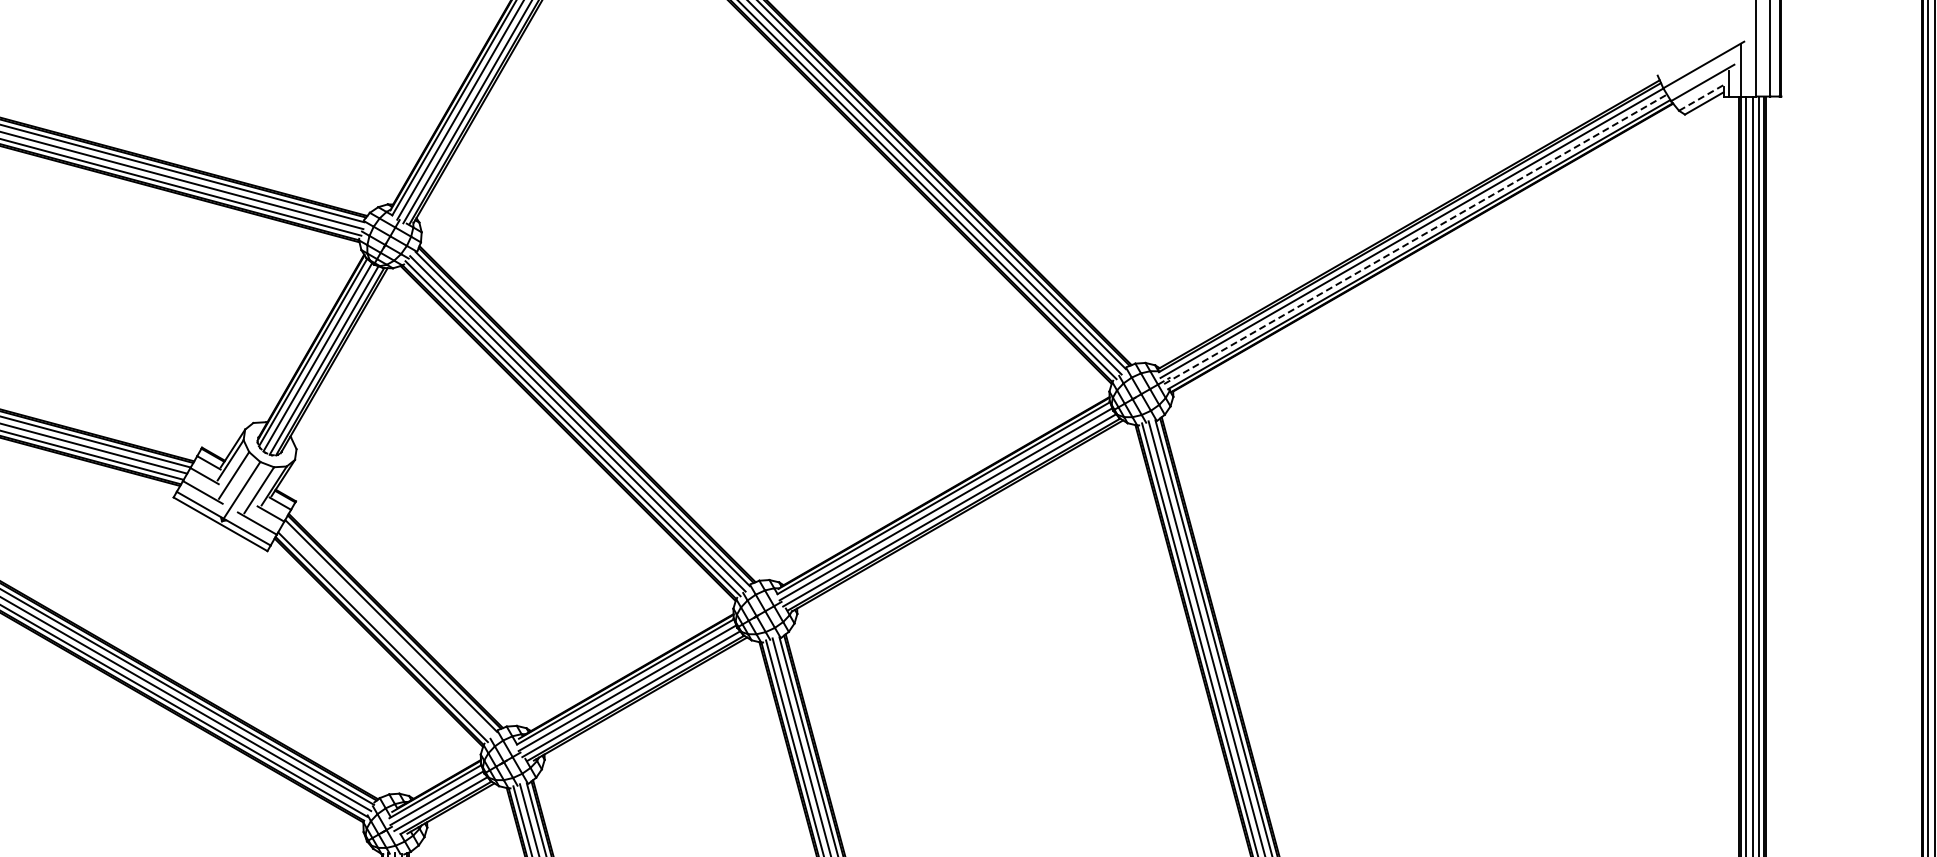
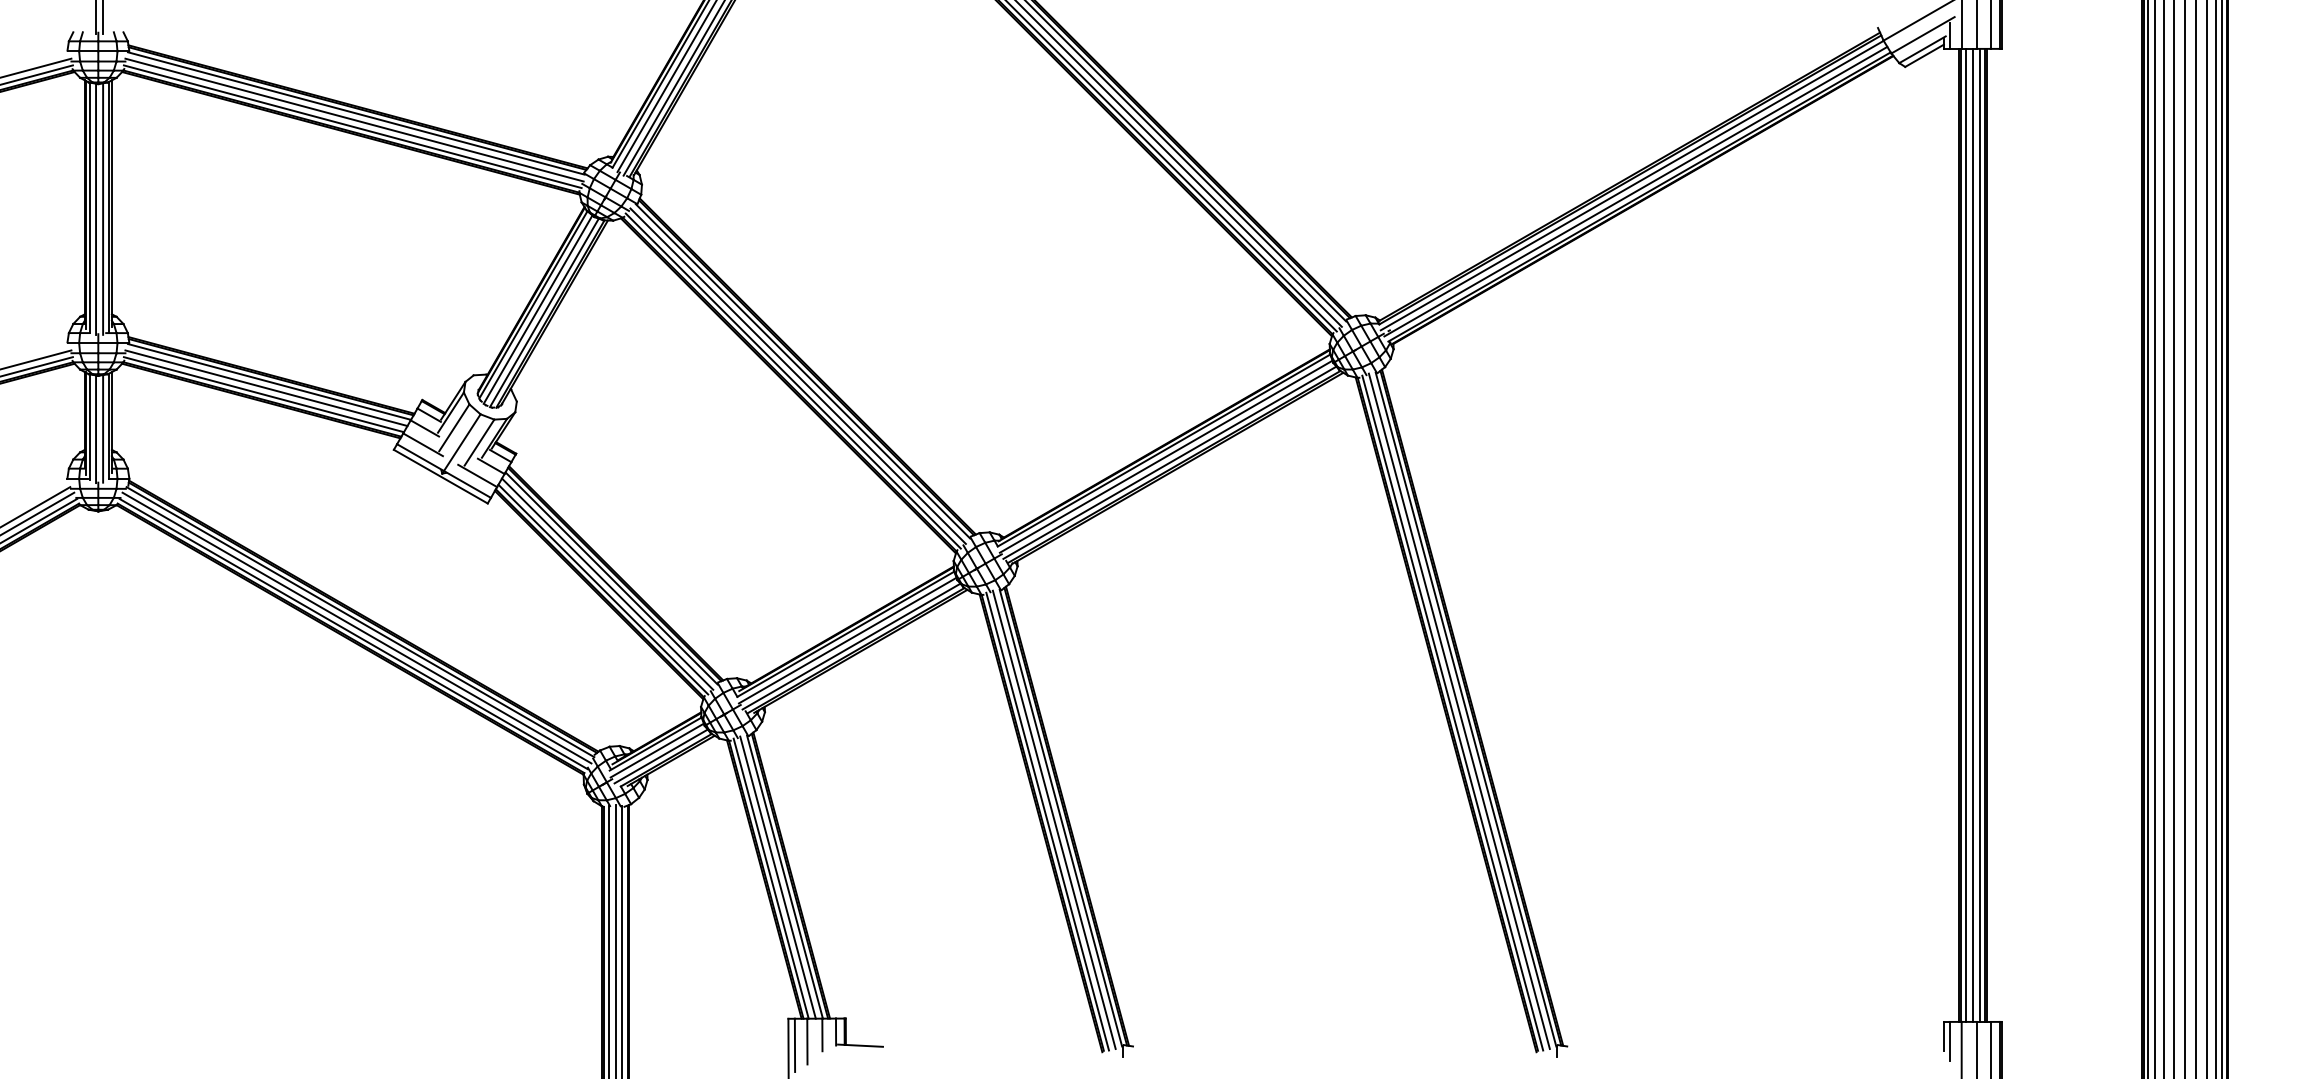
line: (1702, 97) -> (1922, 49), dashed -> solid
line: (1416, 239) -> (1636, 191), dashed -> solid
line: (387, 631) -> (607, 583), added

